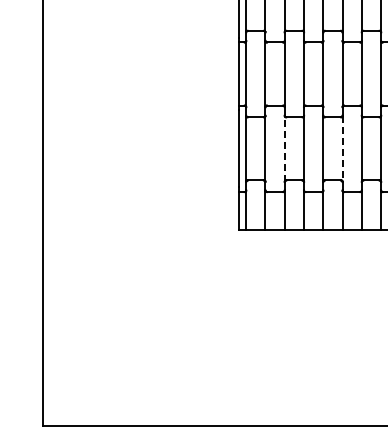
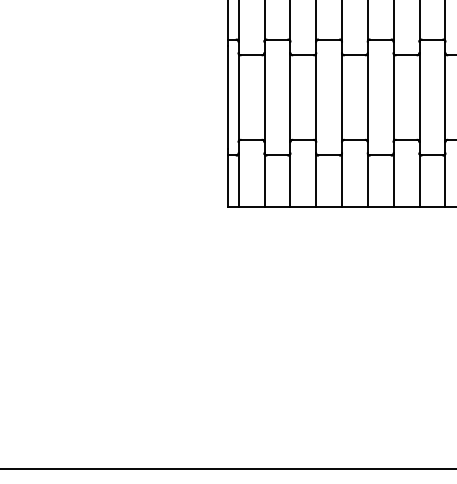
line: (284, 148) -> (289, 97), dashed -> solid
line: (342, 149) -> (367, 98), dashed -> solid

